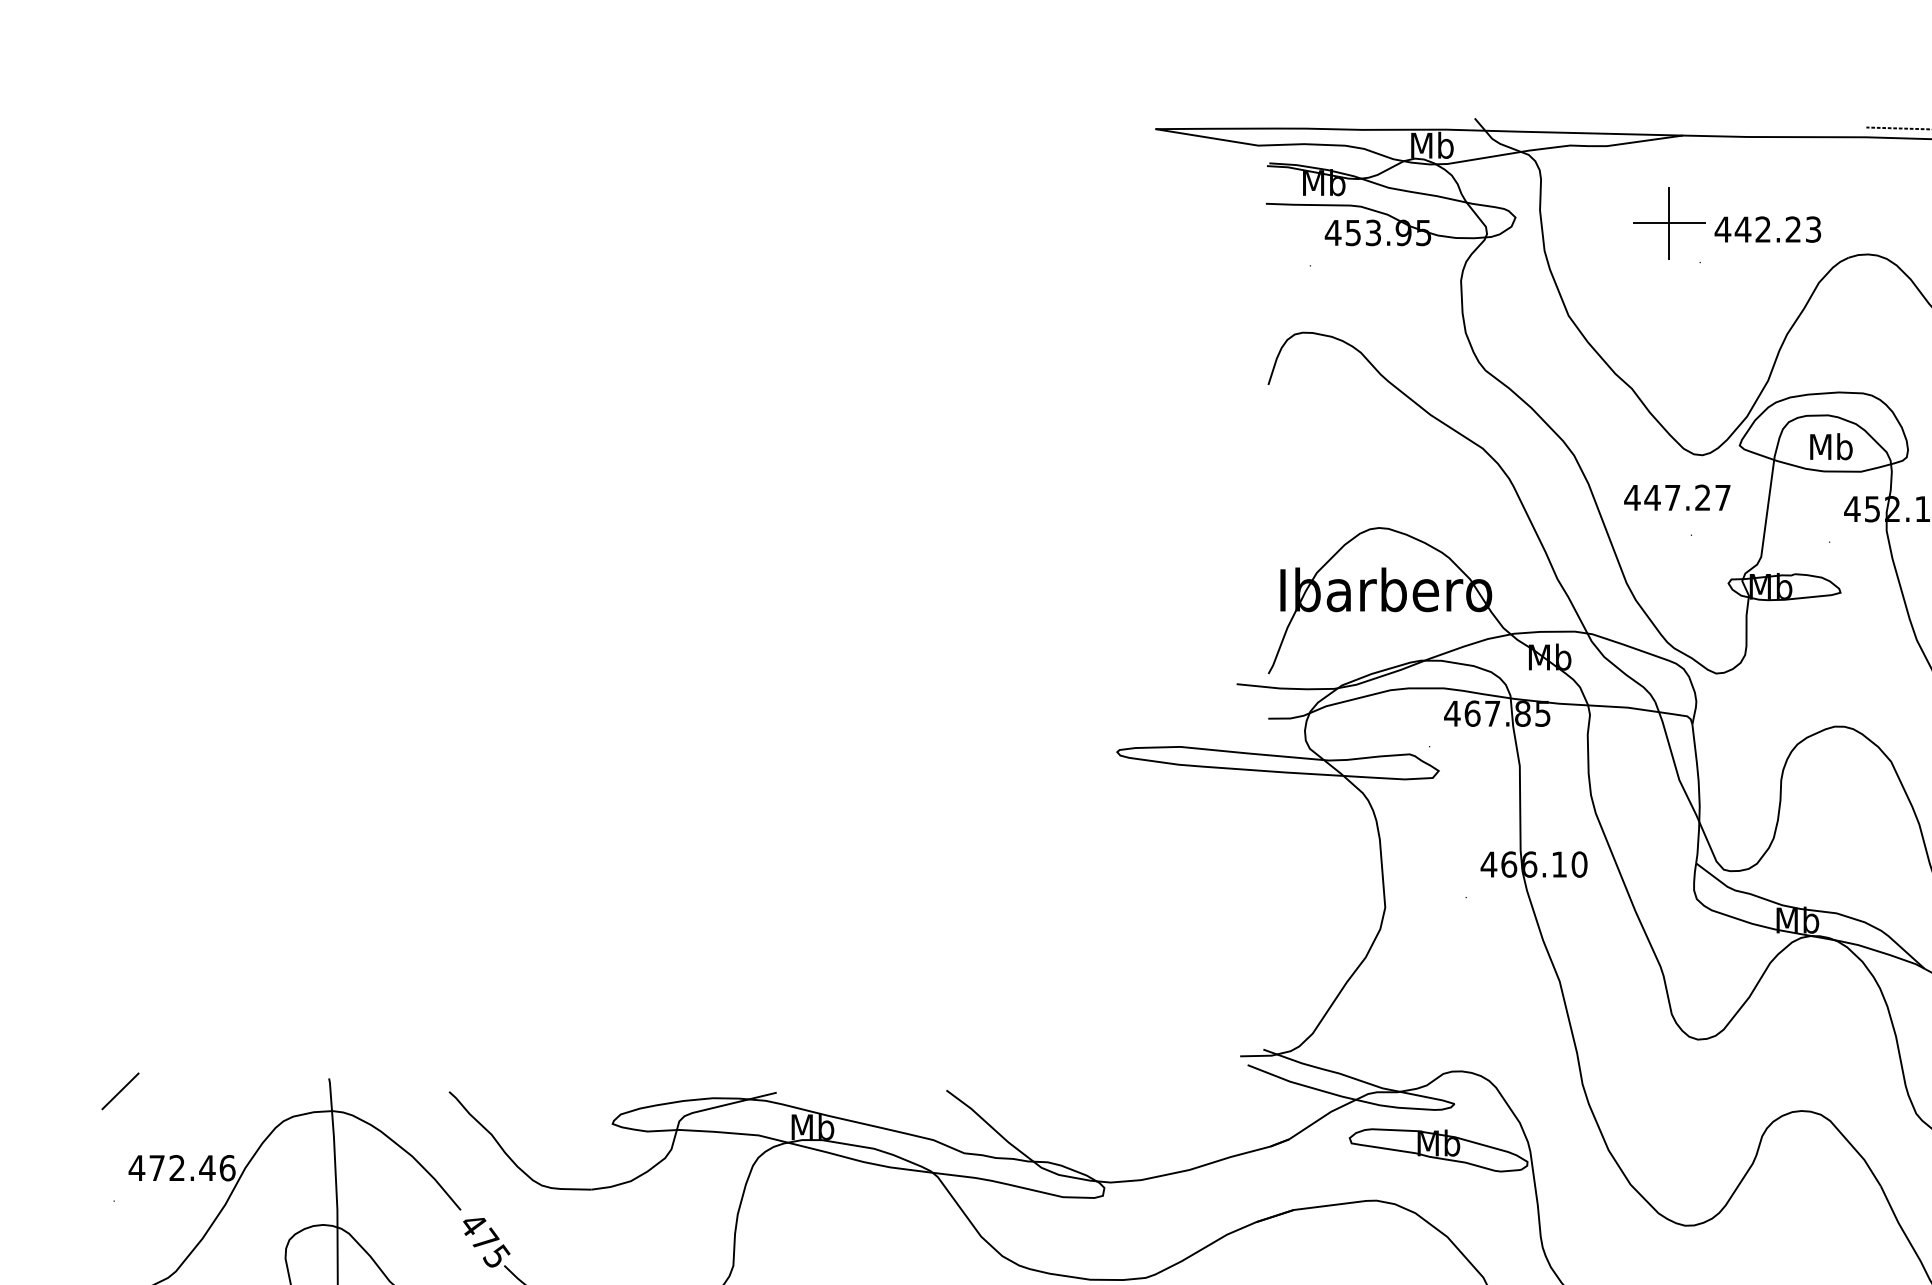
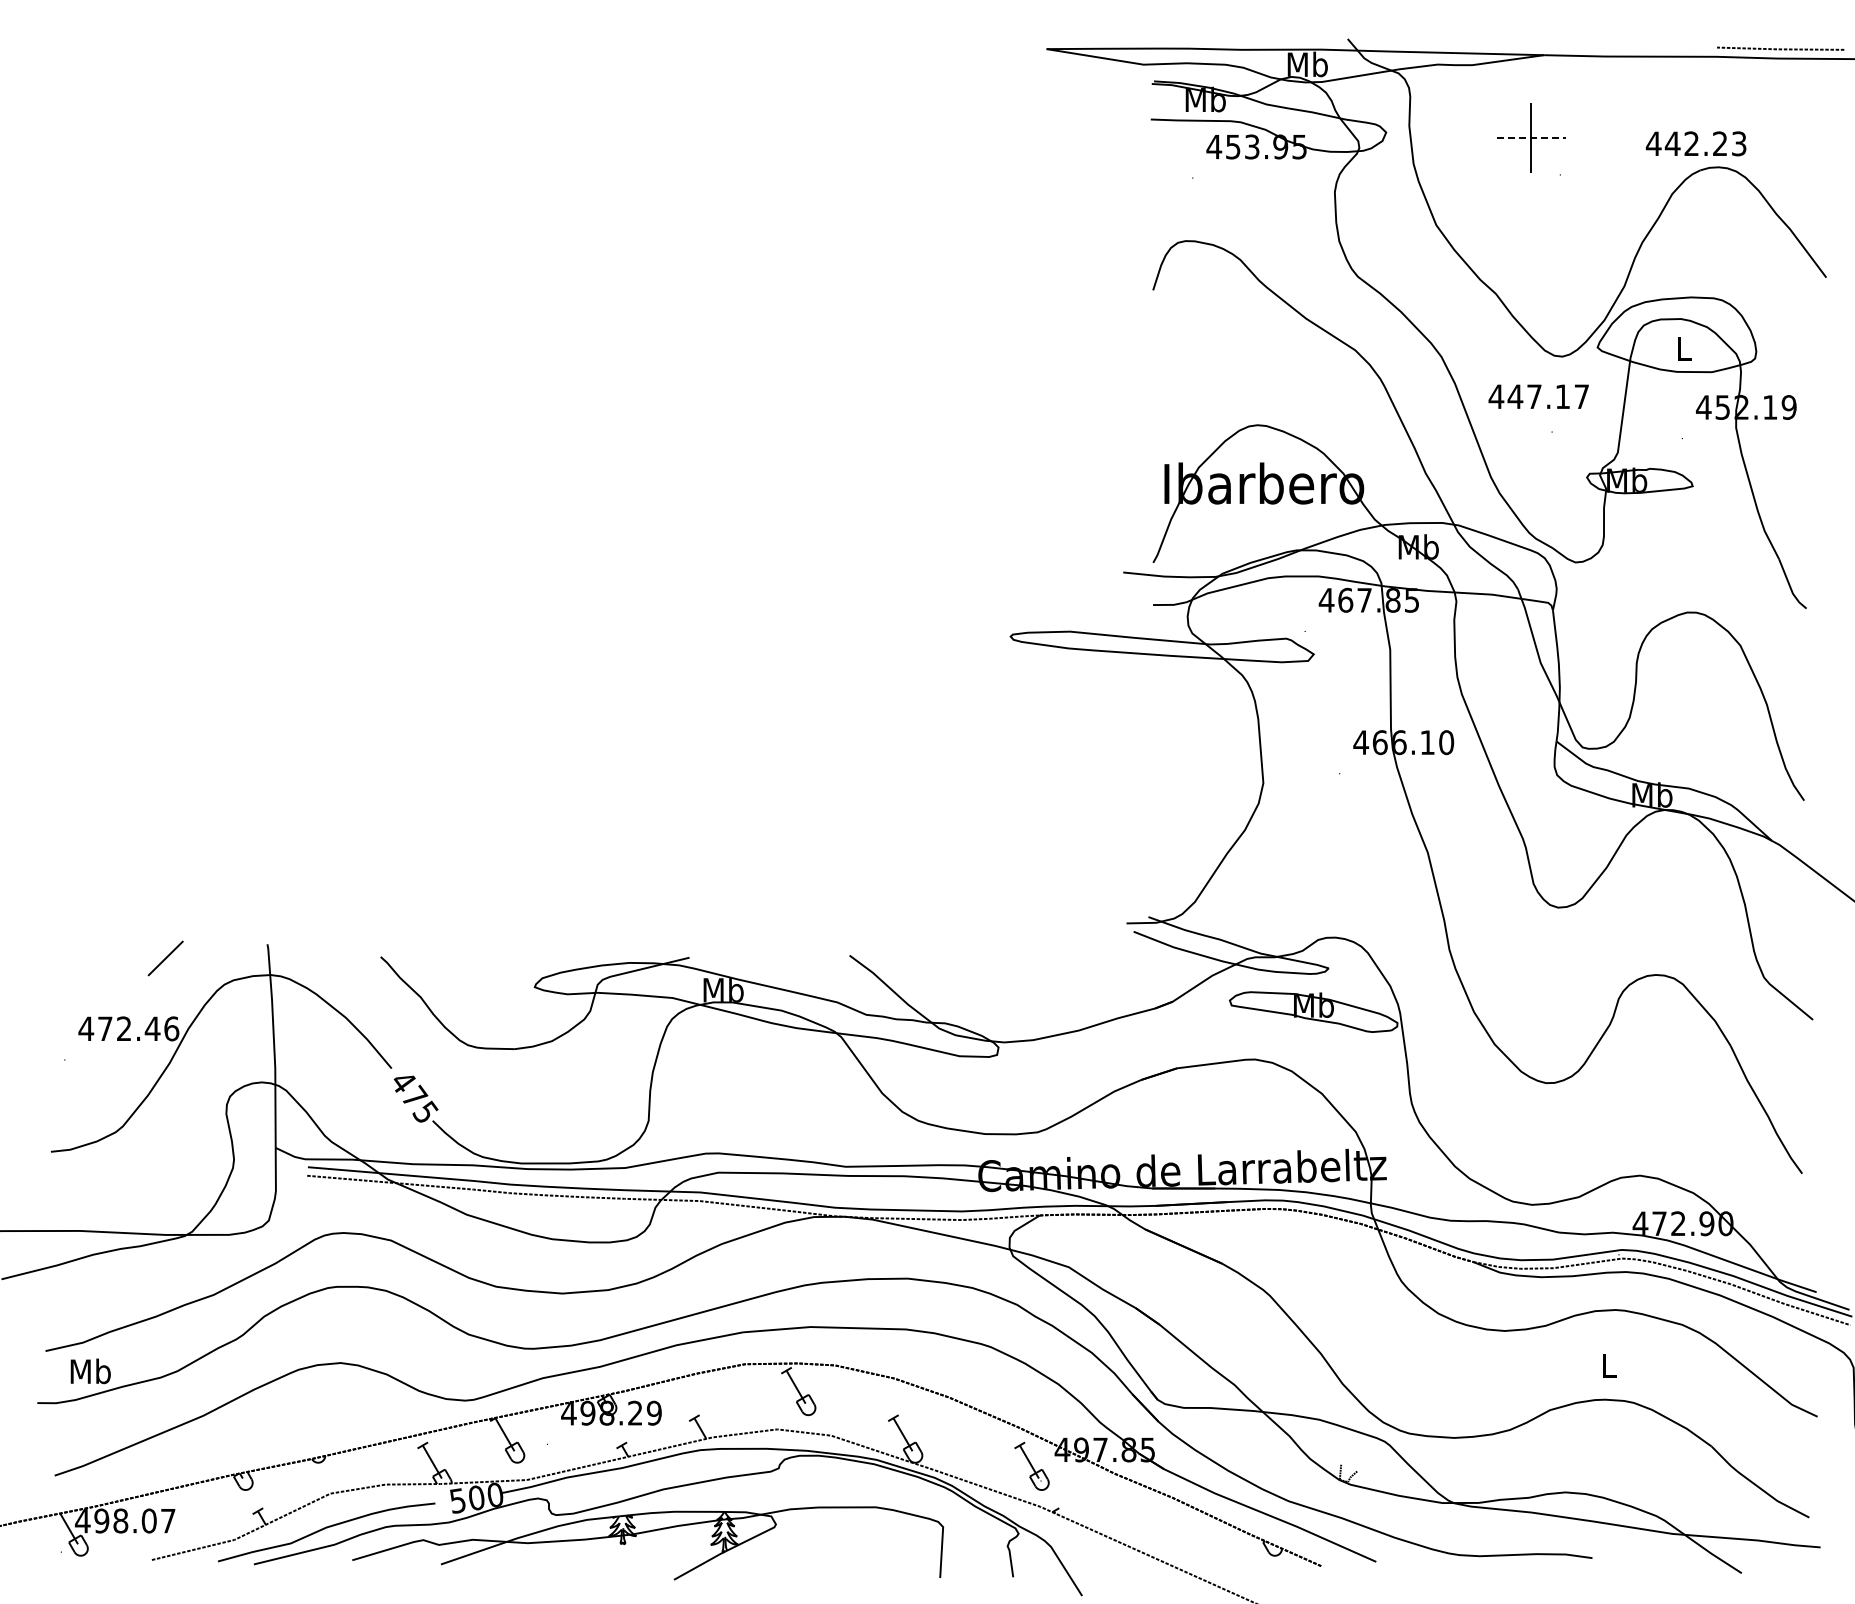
line: (1669, 222) -> (1531, 137), solid -> dashed
text: (1767, 229) -> (1695, 143), moved
text: (1831, 446) -> (1684, 348), Mb -> L
text: (1702, 497) -> (1562, 396), 447.27 -> 447.17
line: (120, 1091) -> (165, 958), moved

